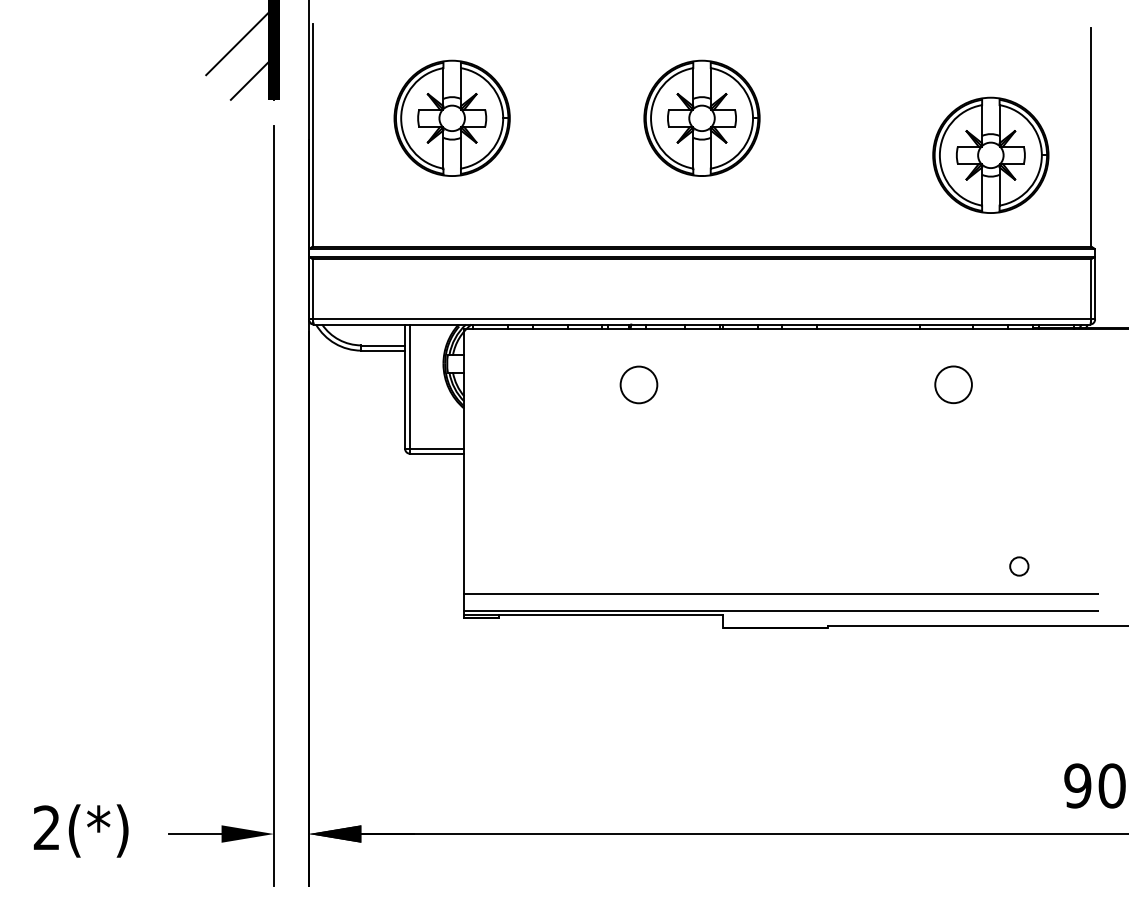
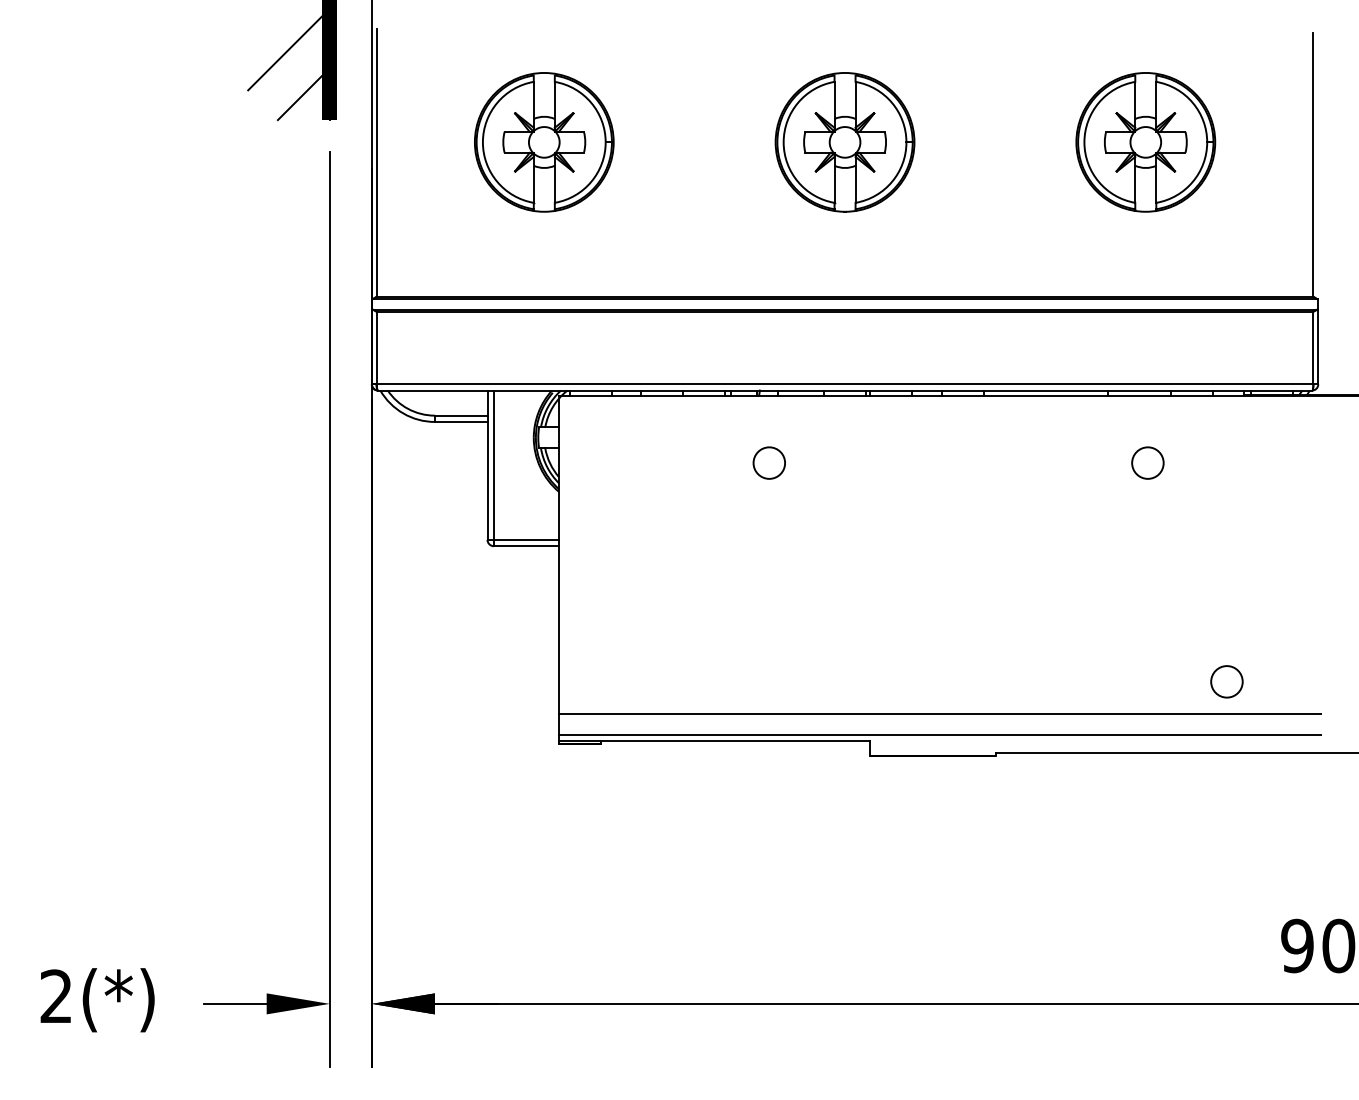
part: (990, 154) -> (1145, 141), moved
circle: (639, 384) -> (769, 462), size x0.71
circle: (953, 384) -> (1147, 462), size x0.71
circle: (1019, 566) -> (1227, 681), size x1.43

